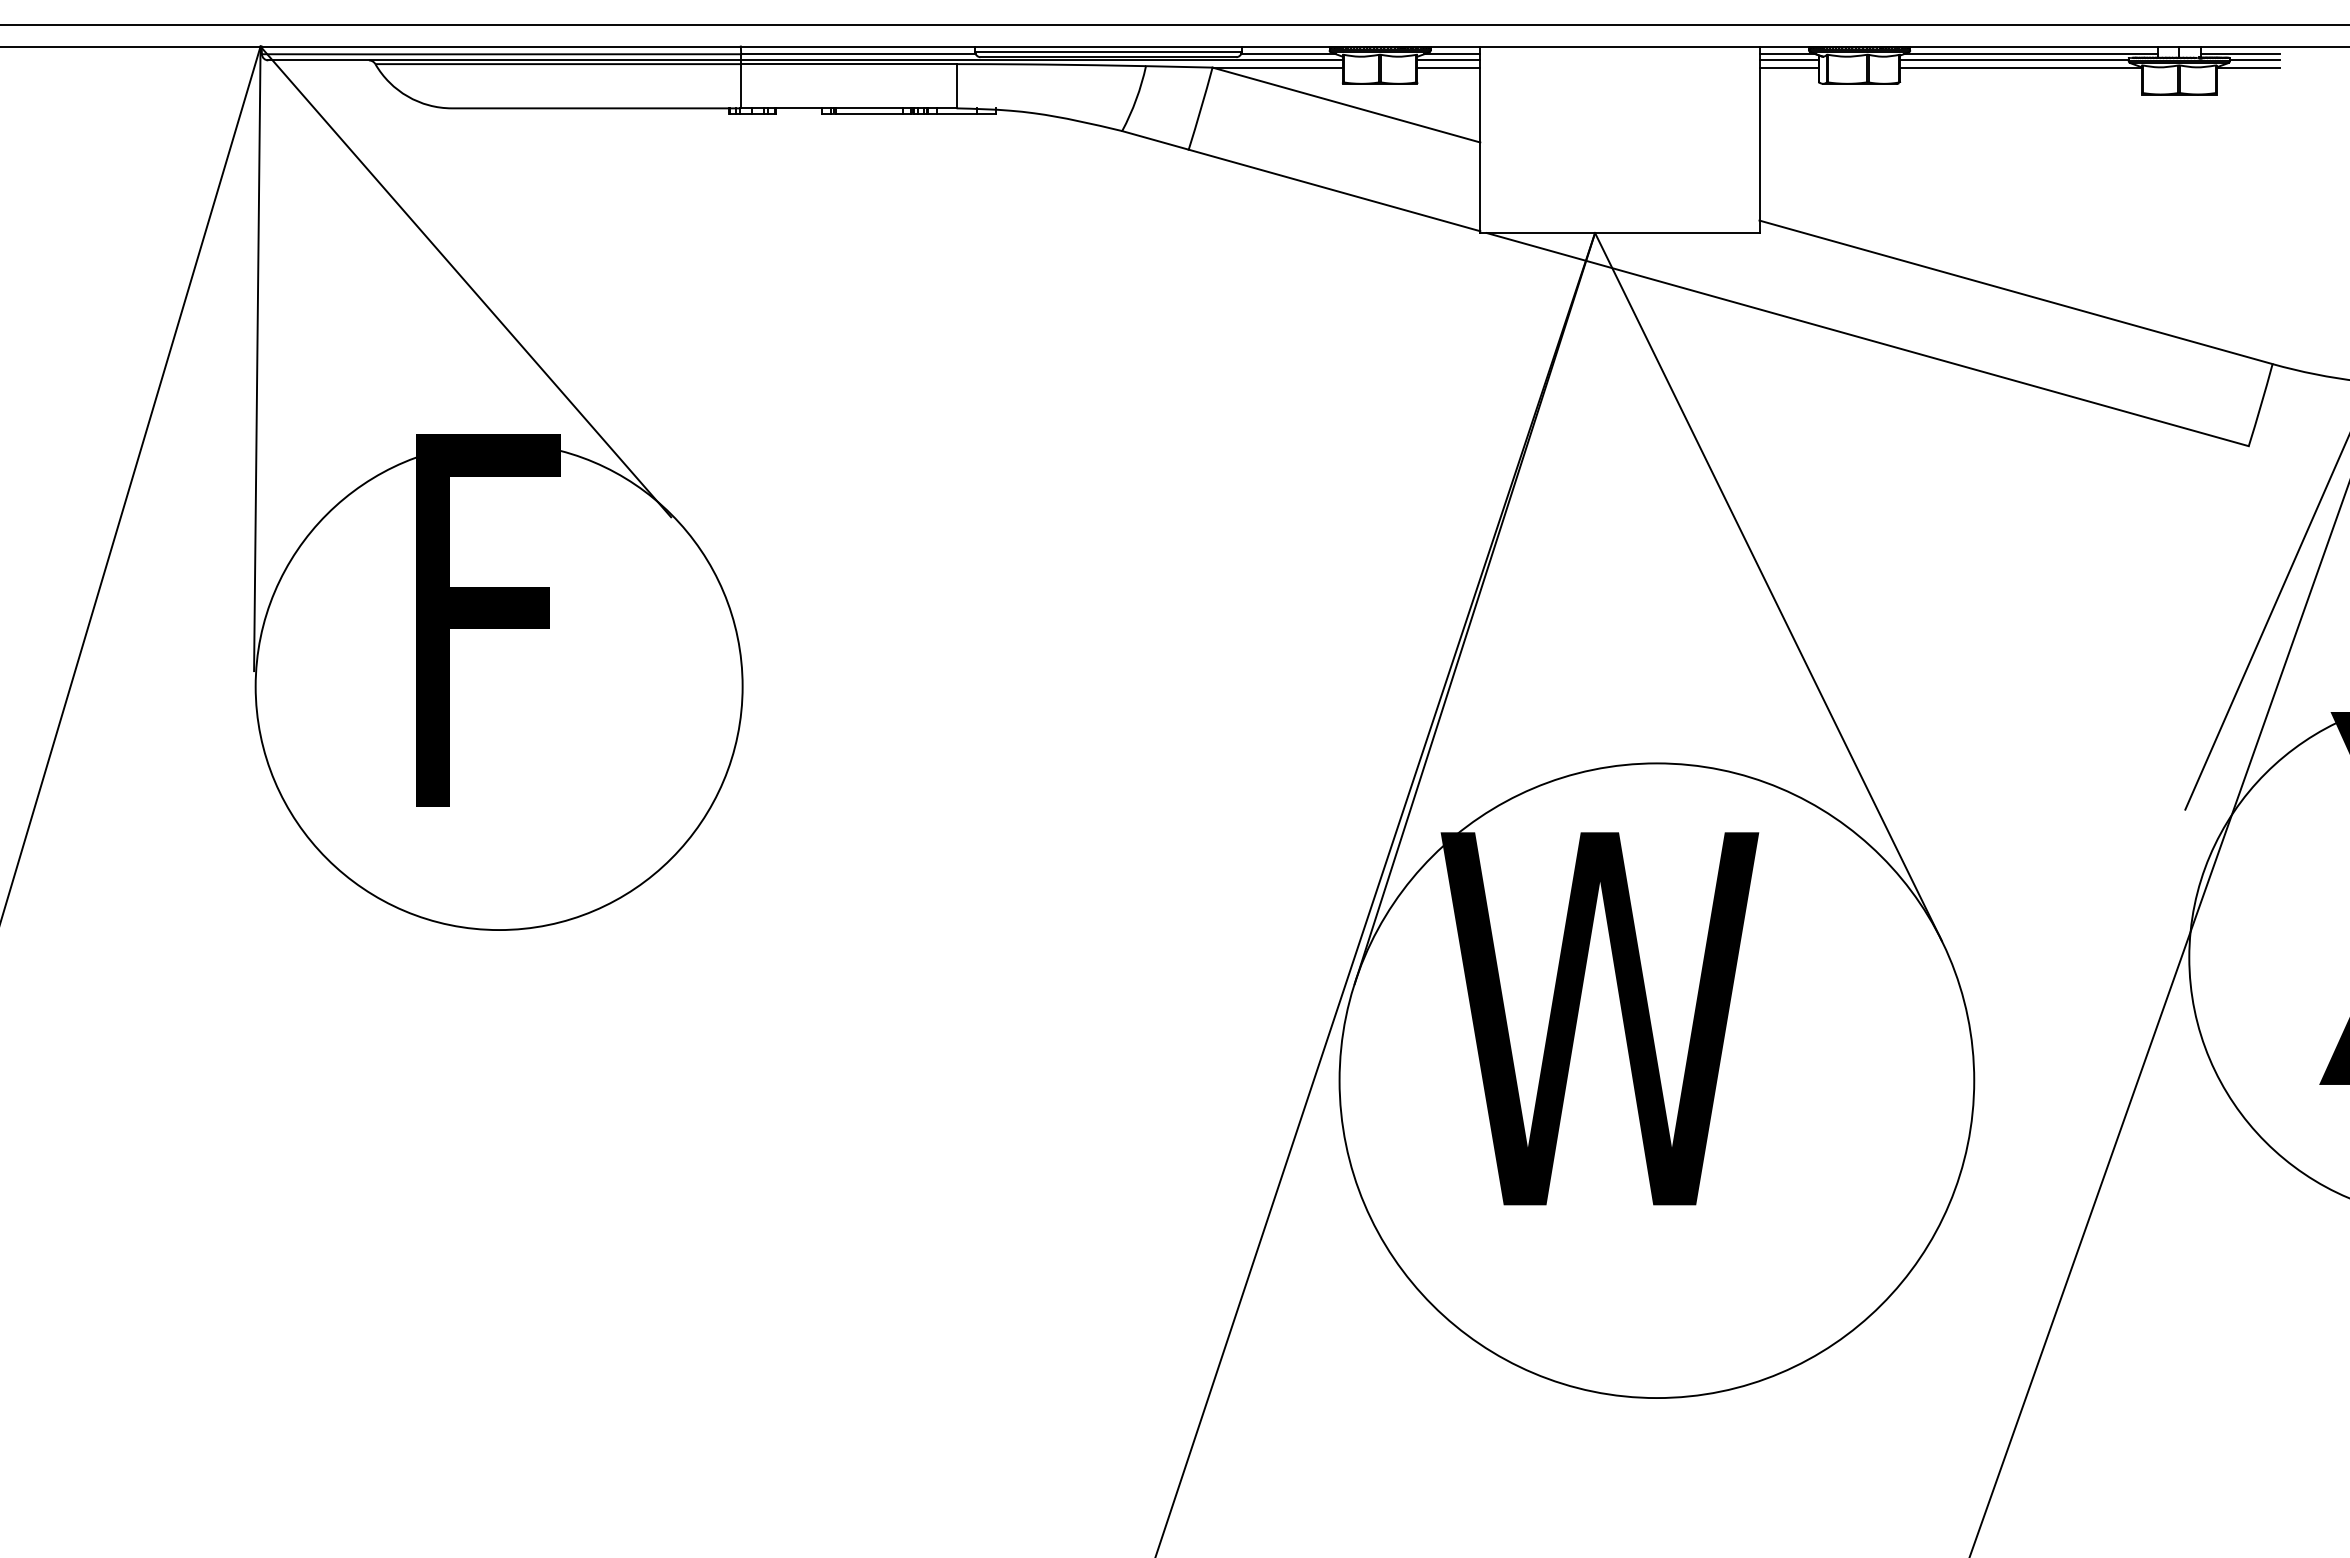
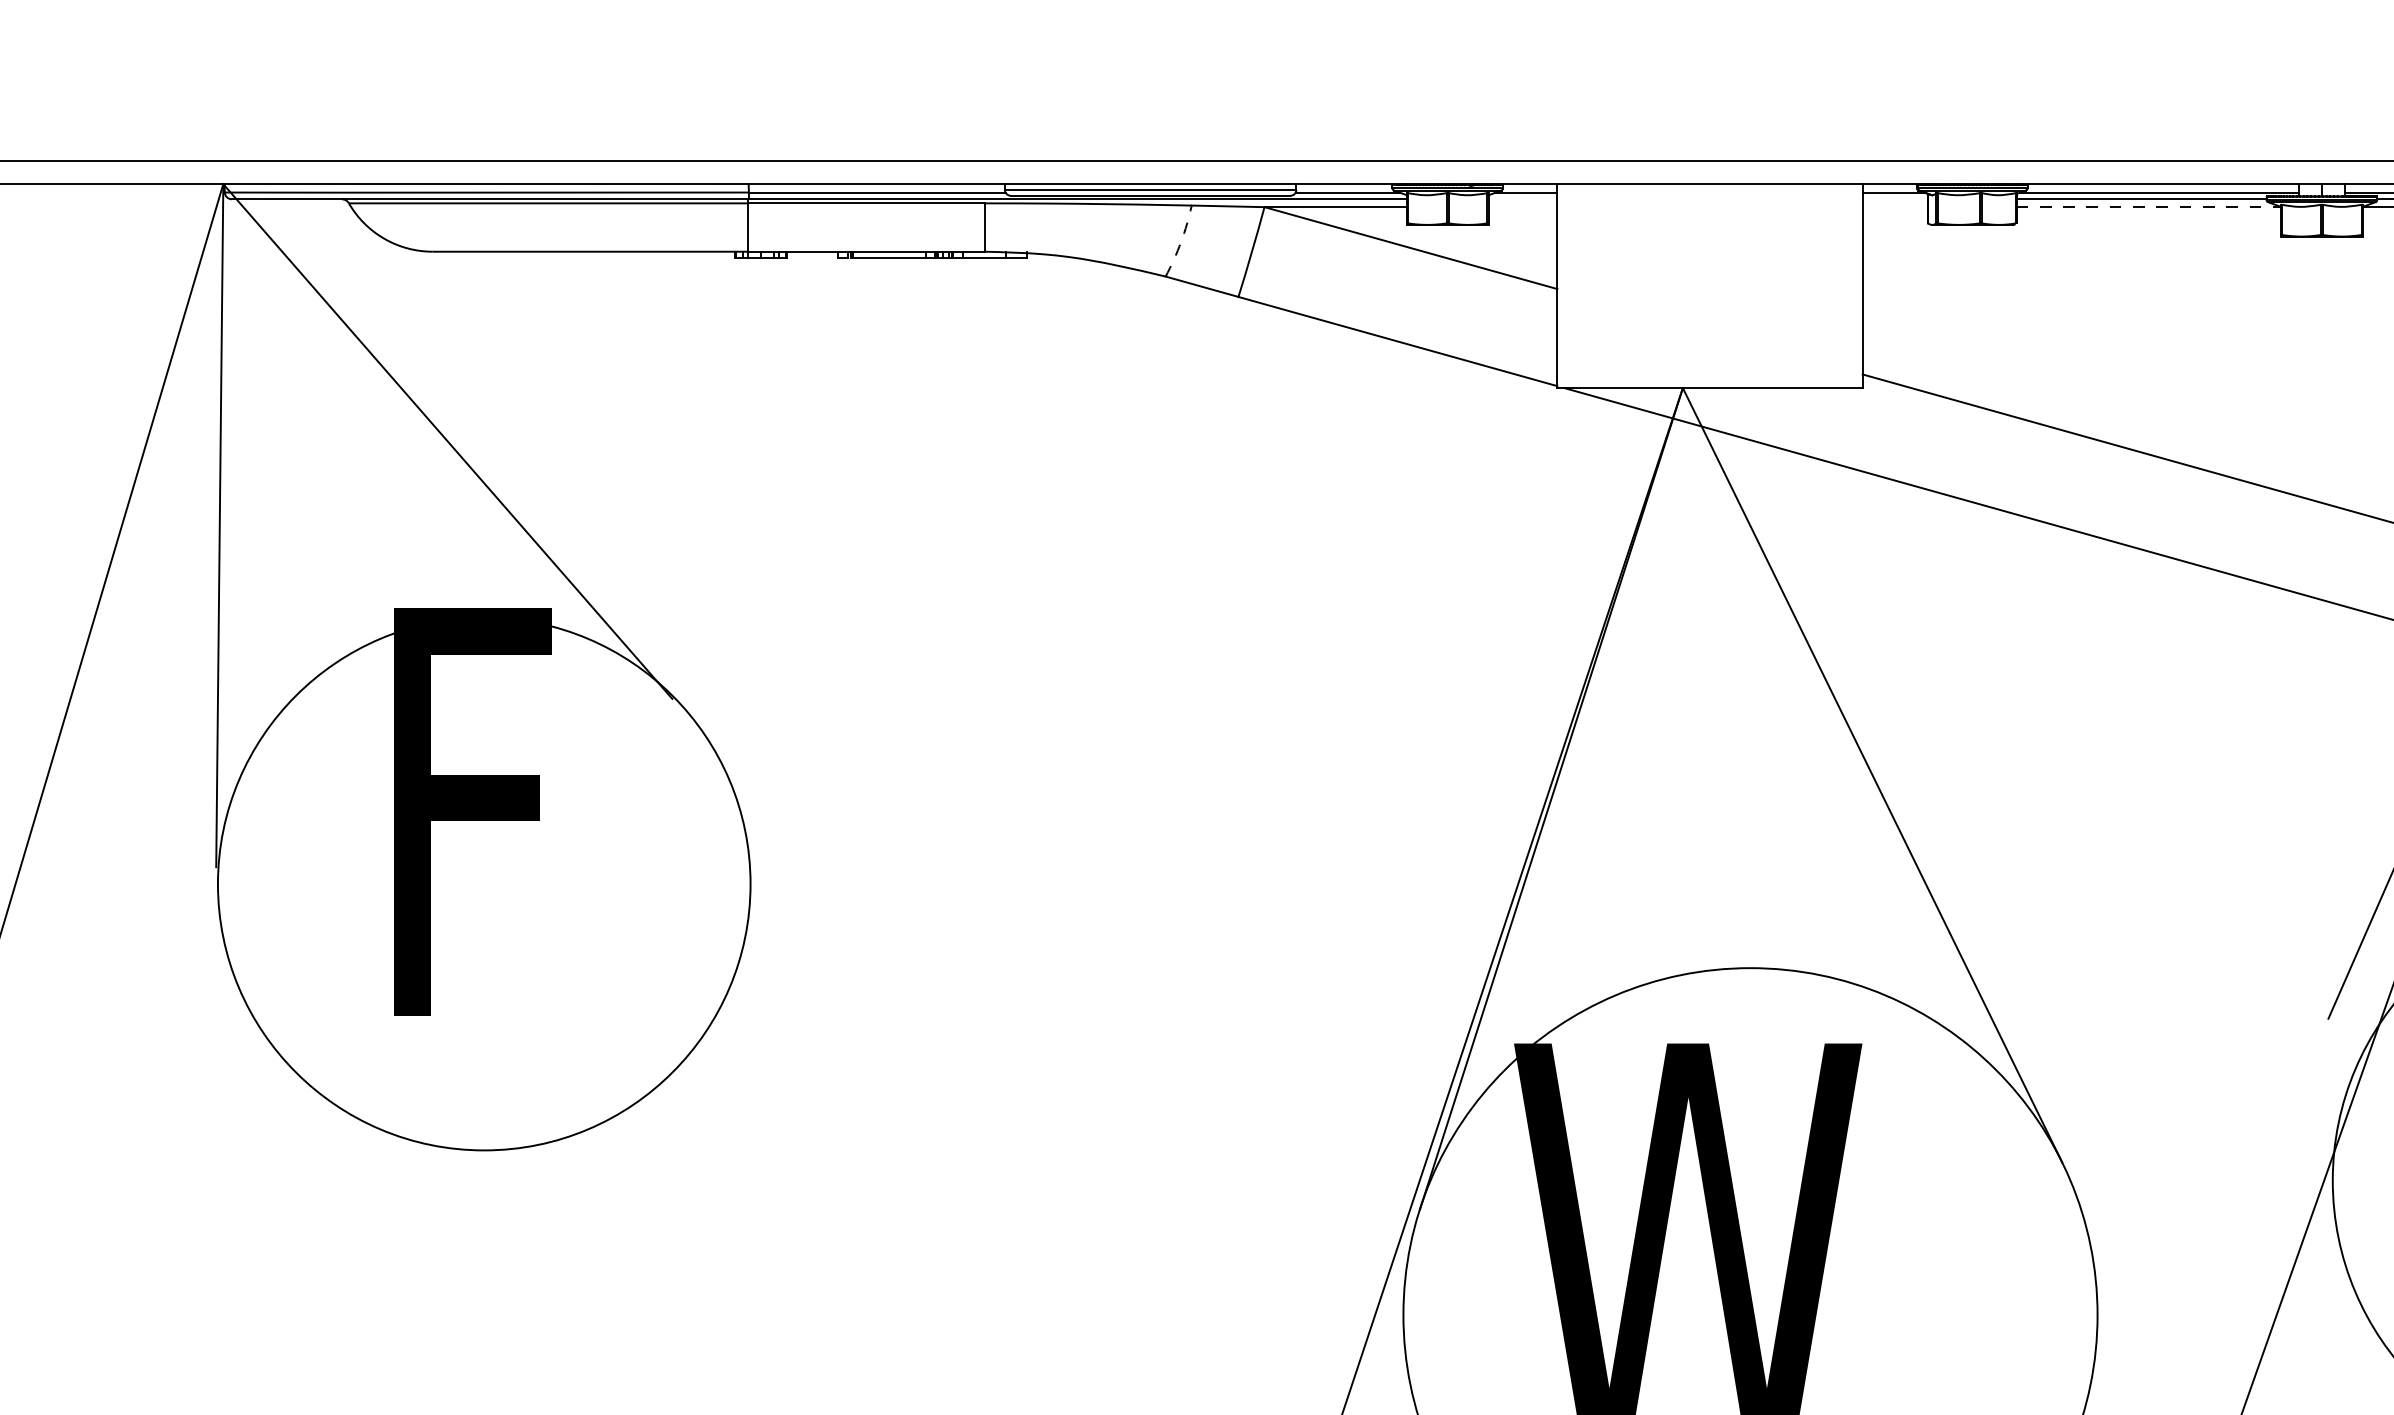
line: (1448, 60) -> (1522, 199), removed
line: (1789, 60) -> (1895, 199), removed
line: (1448, 67) -> (1522, 207), removed
line: (1789, 67) -> (1895, 207), removed
line: (2021, 67) -> (2149, 207), solid -> dashed
arc: (1136, 99) -> (1181, 242), solid -> dashed

